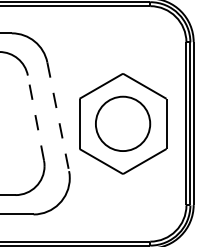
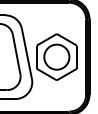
line: (57, 115) -> (26, 53), dashed -> solid
line: (35, 118) -> (16, 54), dashed -> solid

